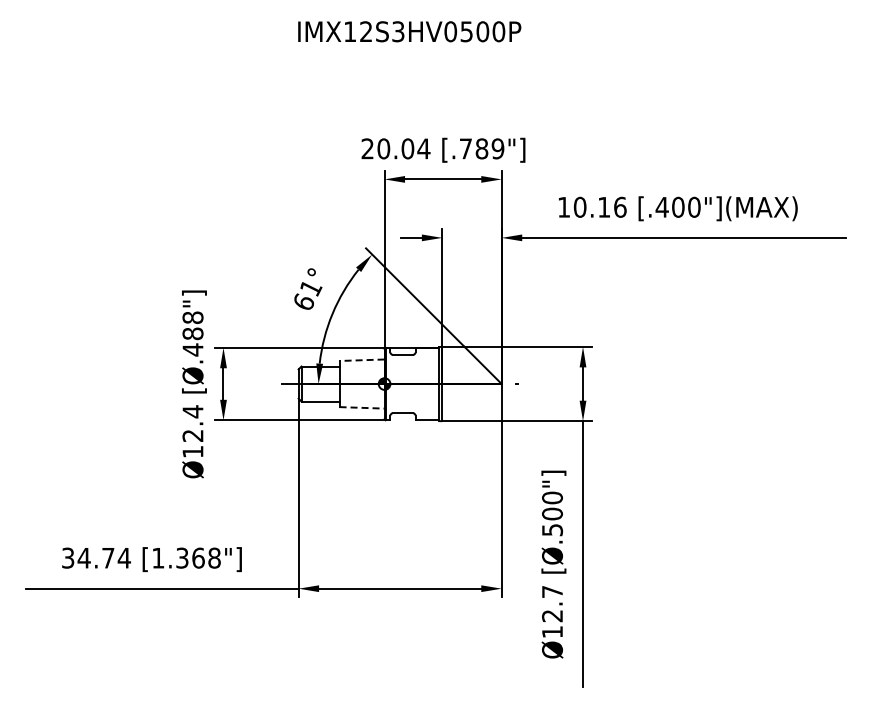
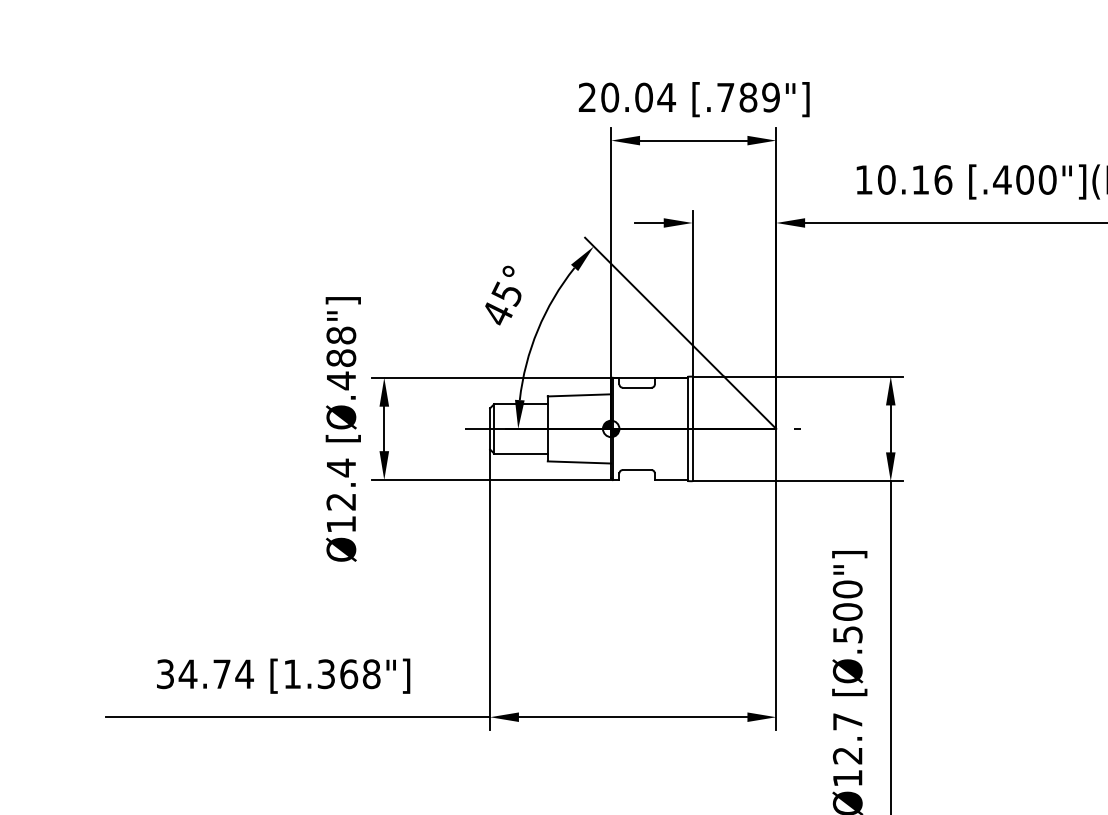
text: (308, 294) -> (504, 302), 61° -> 45°
line: (362, 360) -> (580, 395), dashed -> solid
line: (362, 407) -> (580, 461), dashed -> solid

